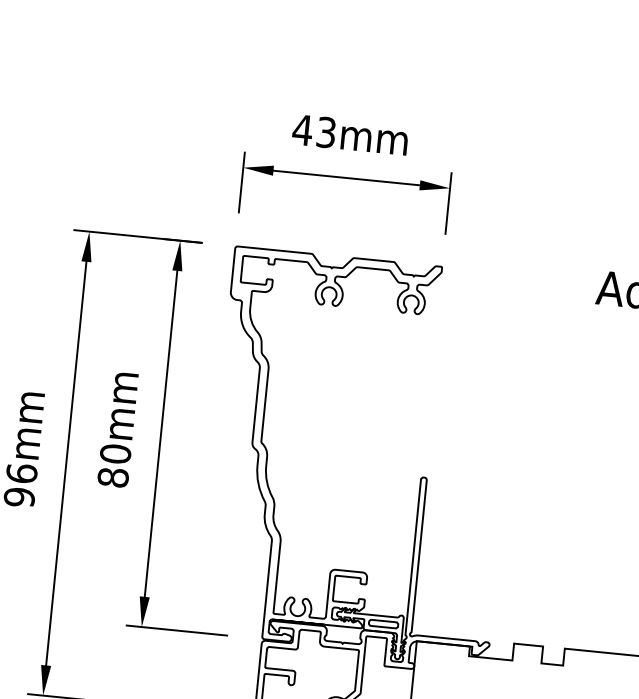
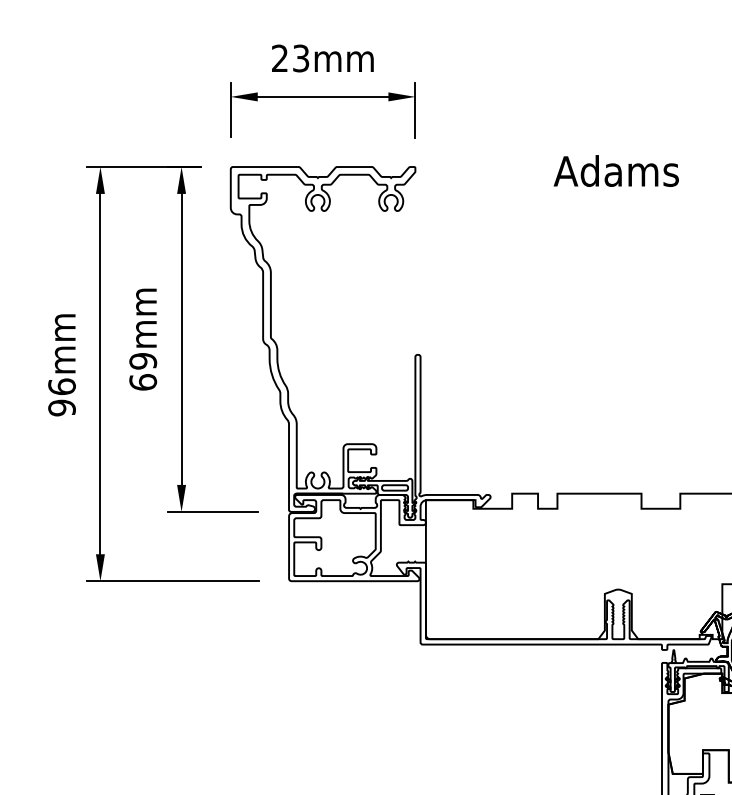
text: (302, 129) -> (279, 57), 43mm -> 23mm
text: (114, 465) -> (143, 371), 80mm -> 69mm

